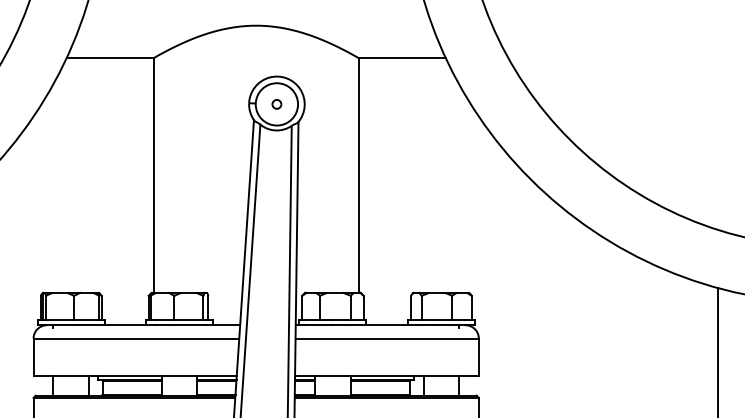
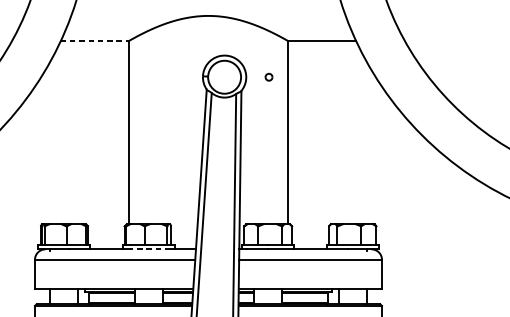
line: (110, 58) -> (94, 41), solid -> dashed
part: (276, 104) -> (268, 77), moved
line: (181, 325) -> (150, 249), solid -> dashed

